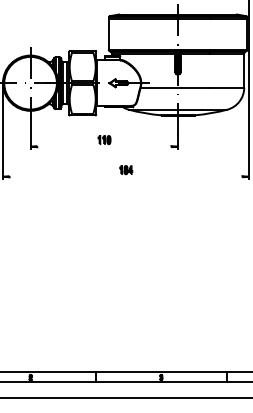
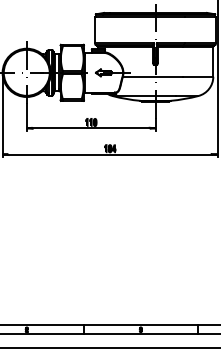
line: (103, 146) -> (90, 128), added
line: (125, 176) -> (109, 154), added

